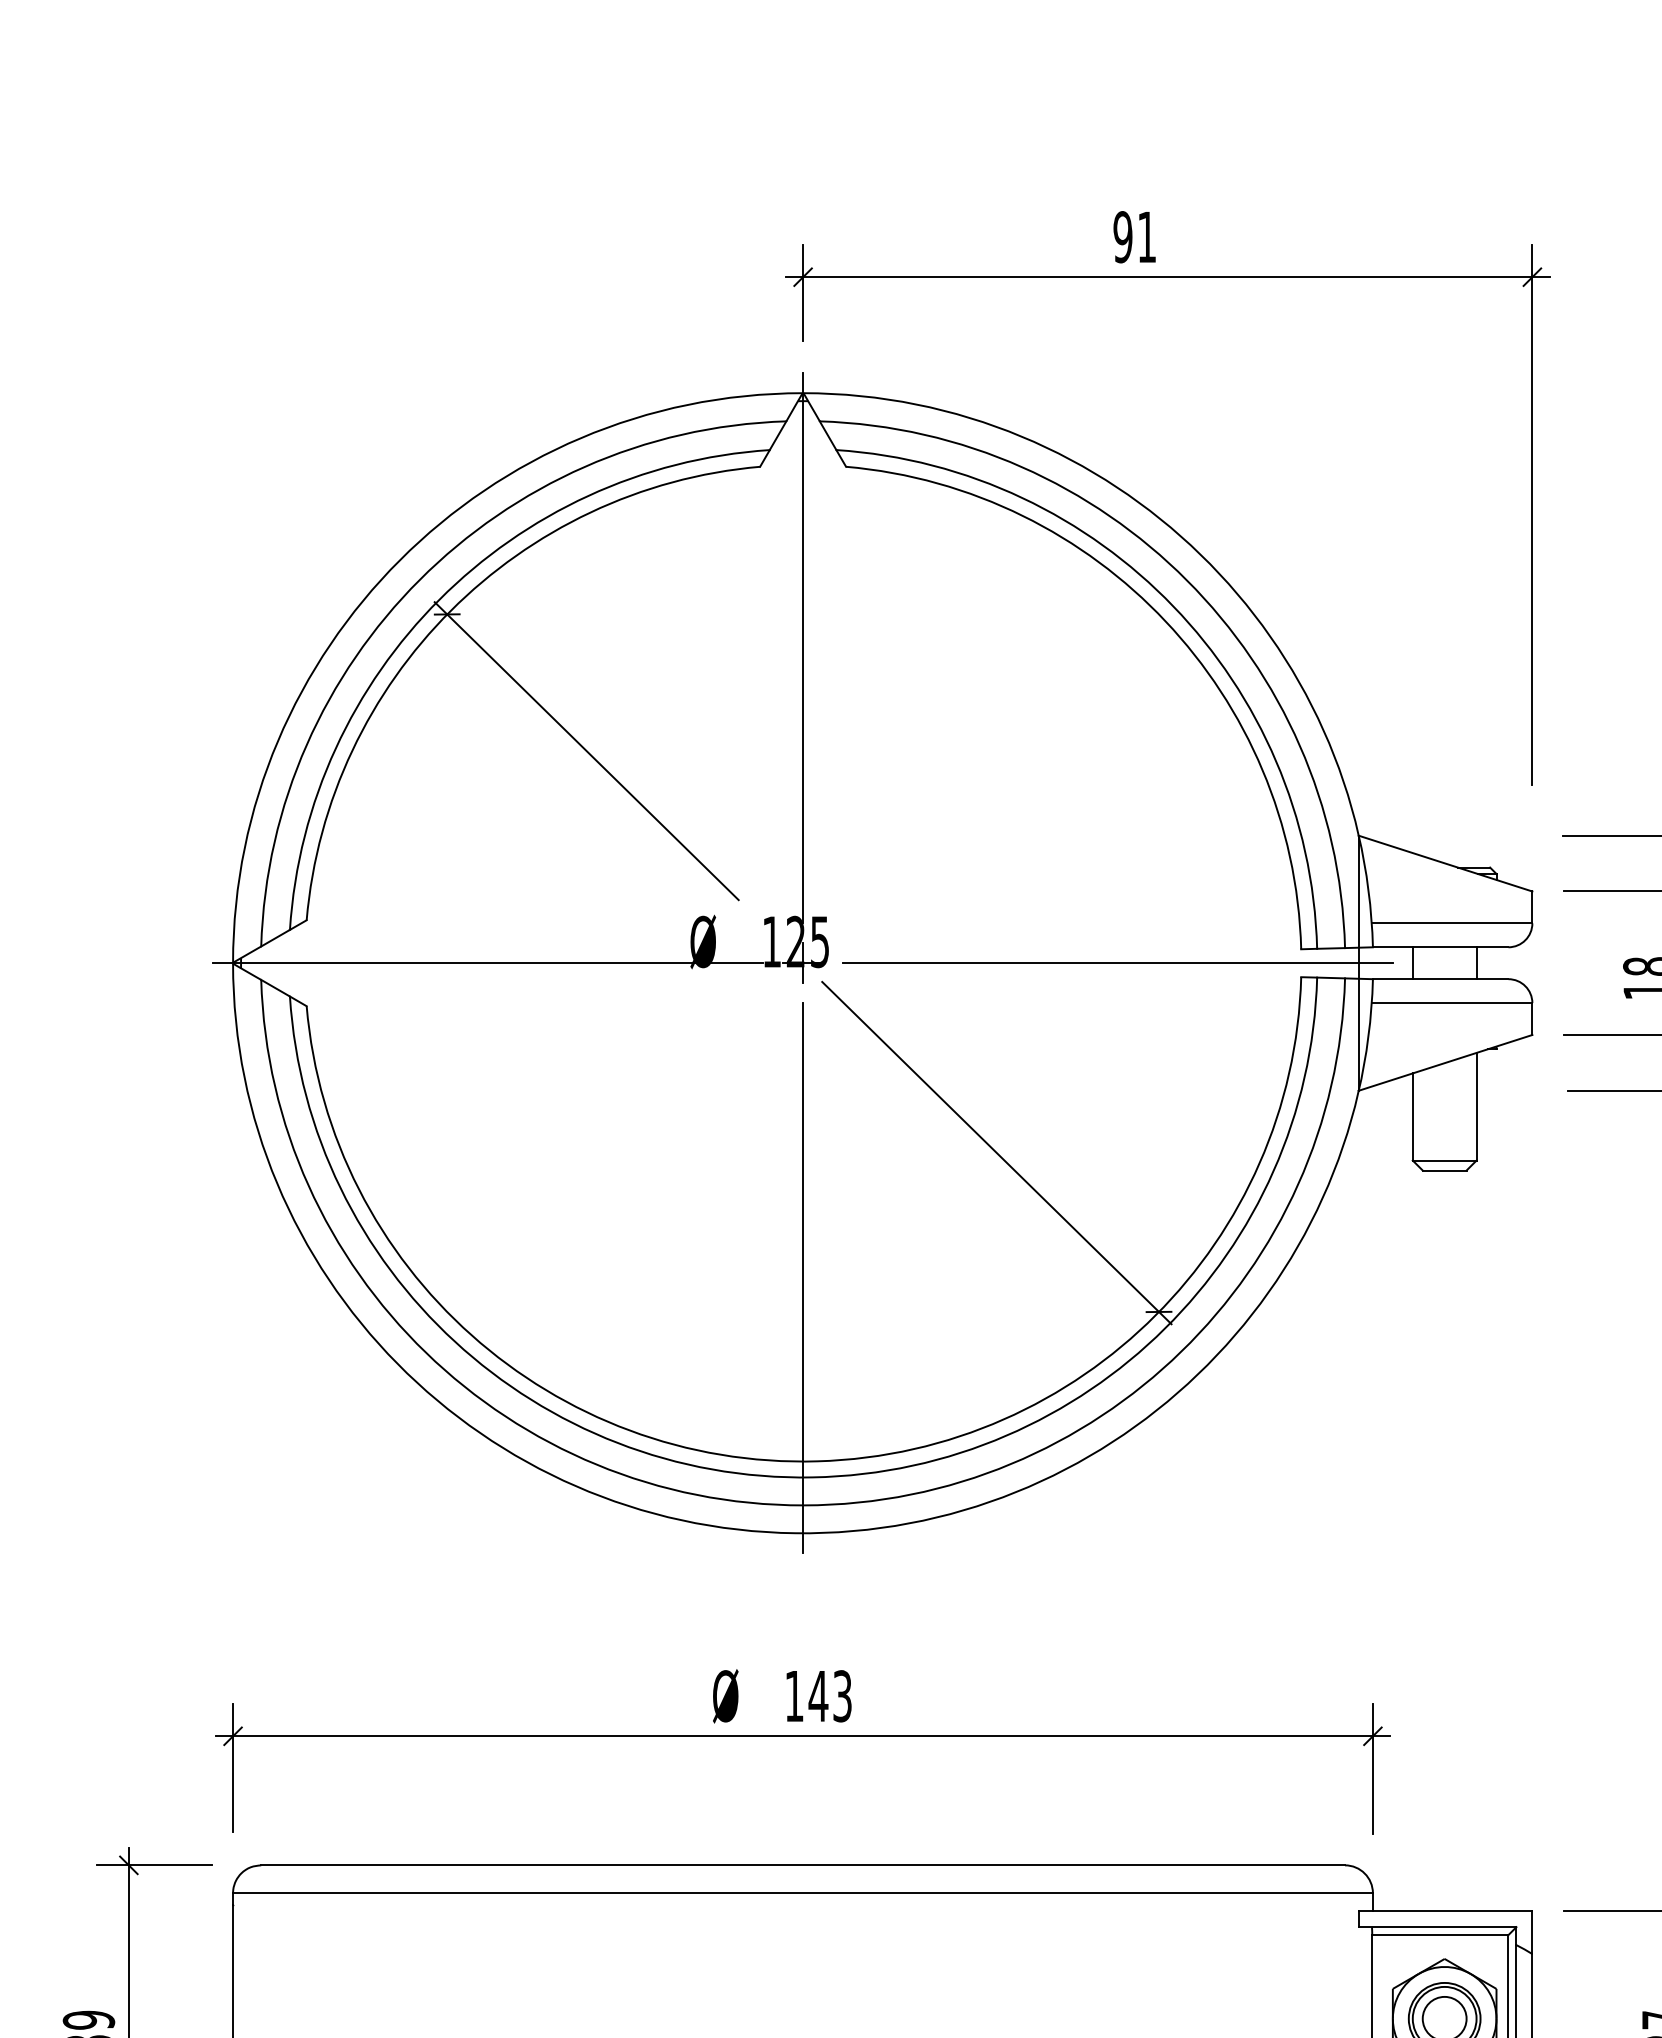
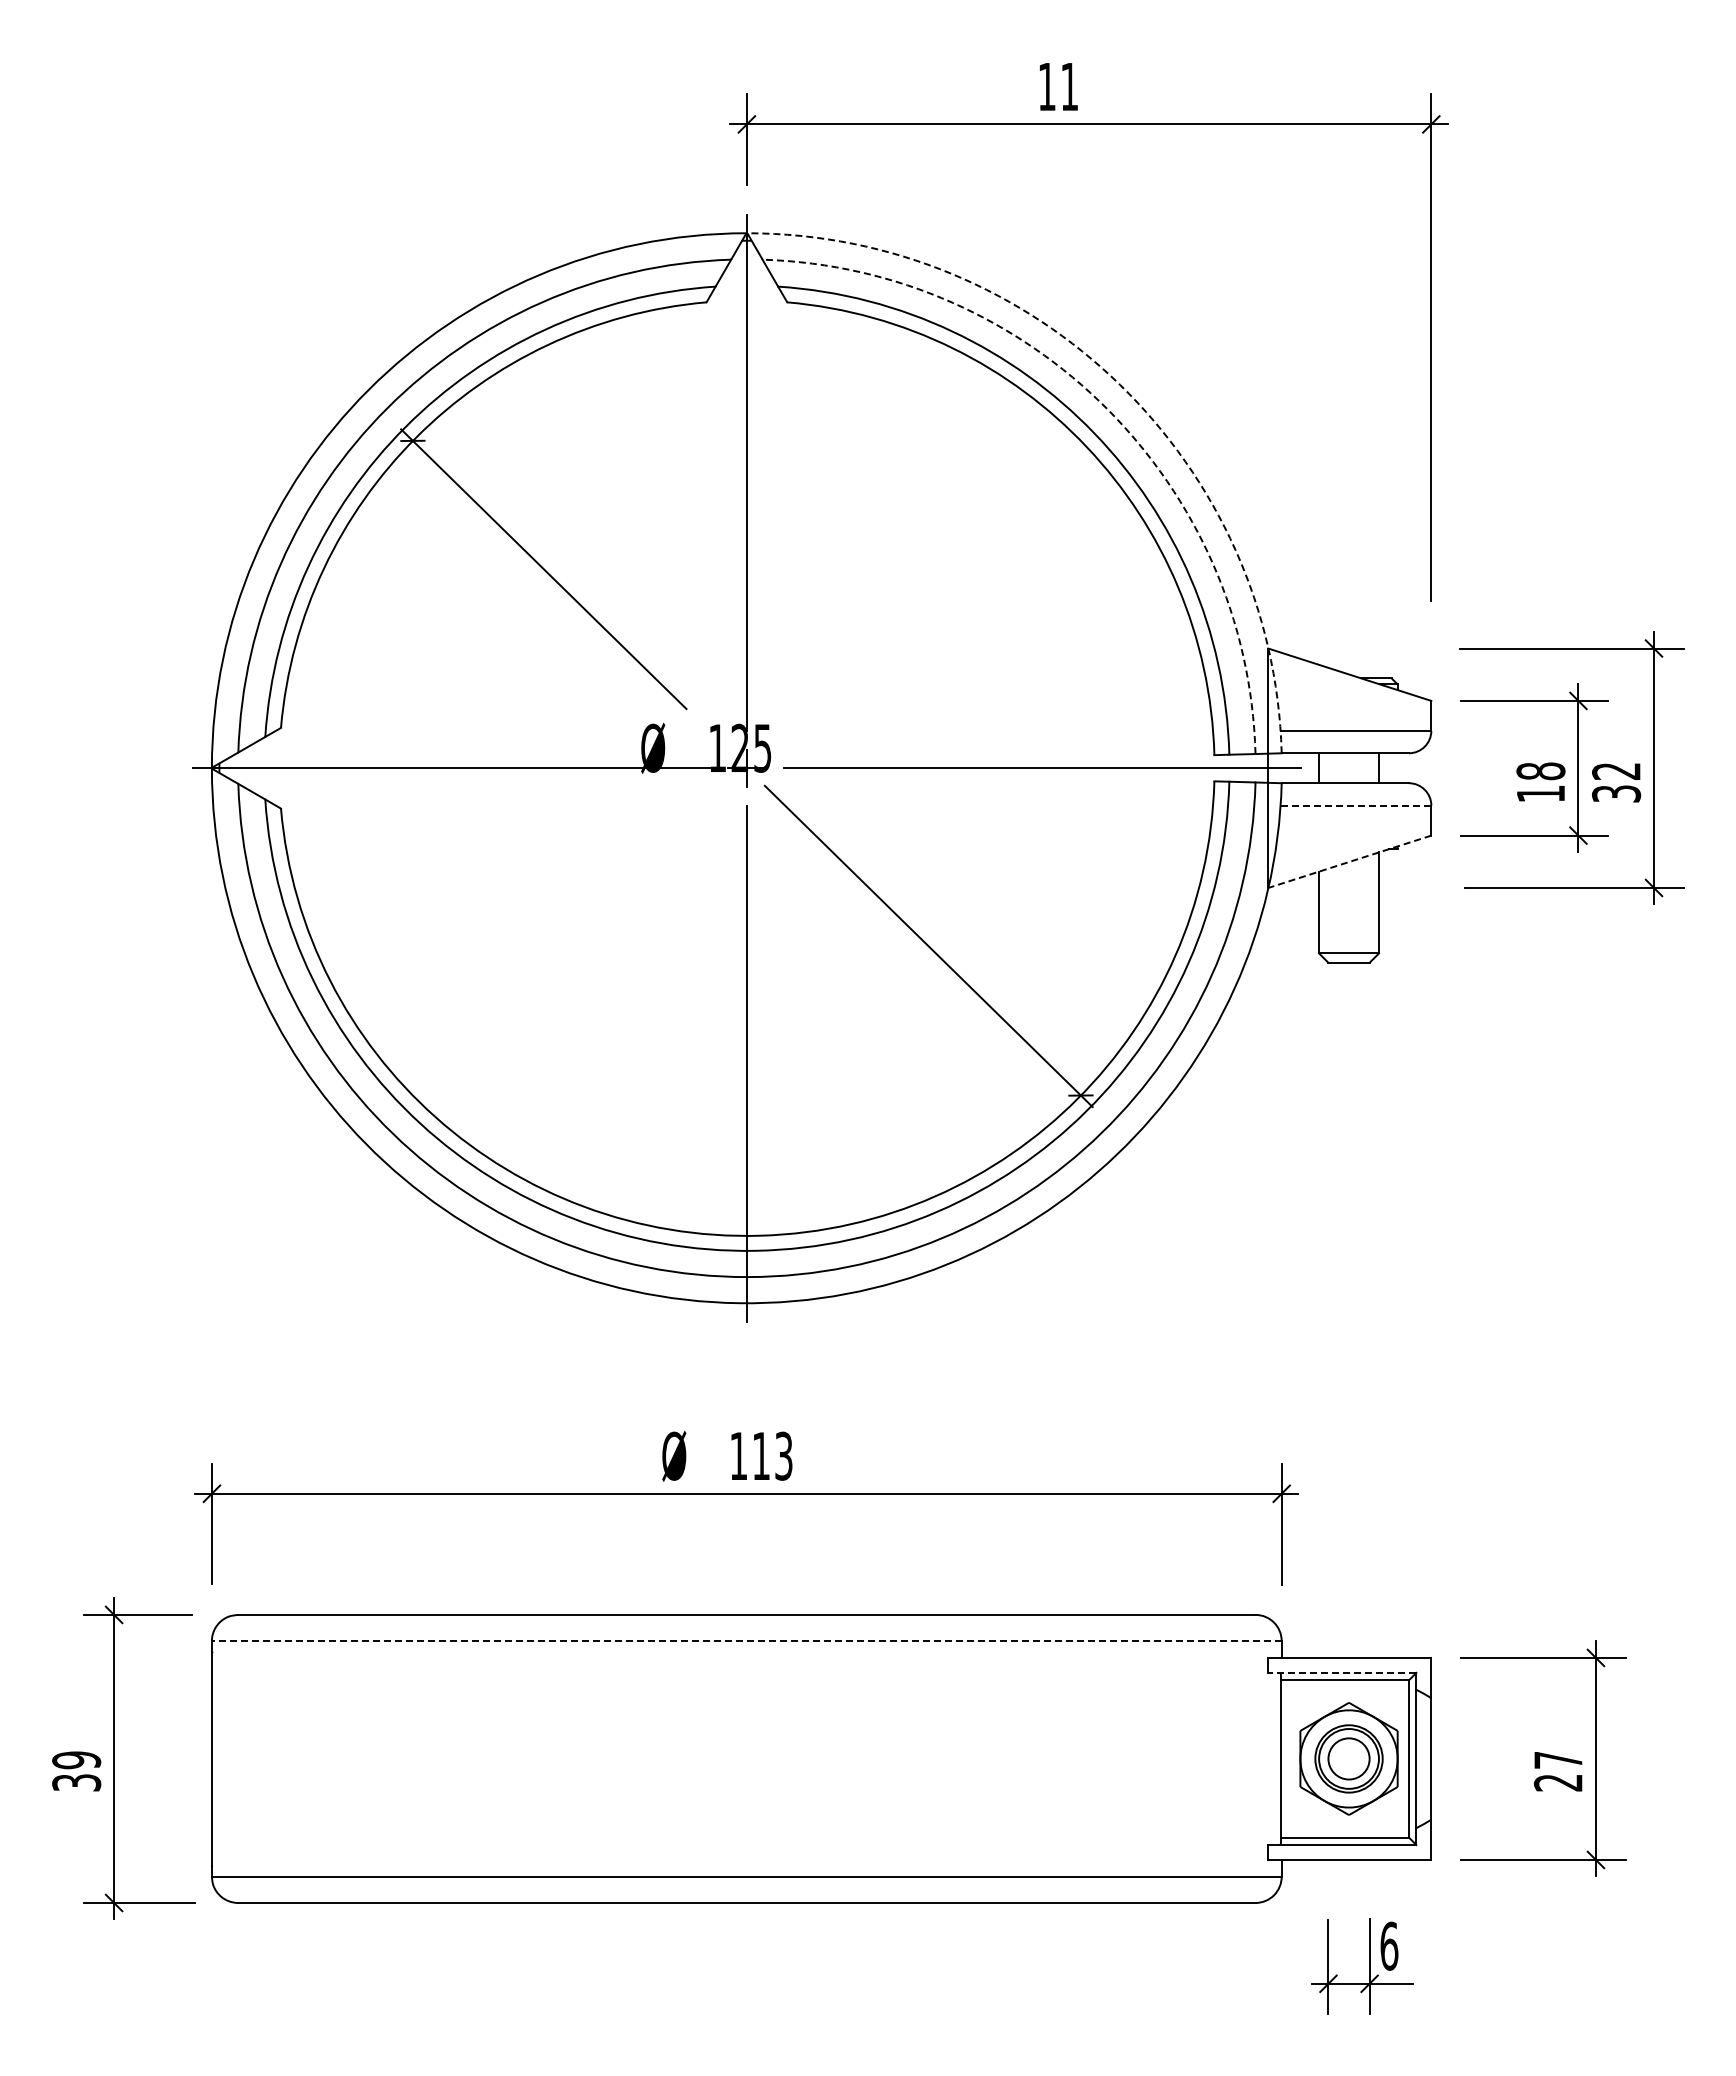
text: (1122, 236) -> (1046, 86), 91 -> 11
arc: (1201, 554) -> (1120, 384), solid -> dashed
arc: (1187, 580) -> (1107, 409), solid -> dashed
line: (1451, 1002) -> (1355, 805), solid -> dashed
line: (1445, 1062) -> (1349, 861), solid -> dashed
text: (818, 1695) -> (761, 1455), 143 -> 113
line: (802, 1893) -> (746, 1641), solid -> dashed
line: (1436, 1926) -> (1341, 1672), solid -> dashed

